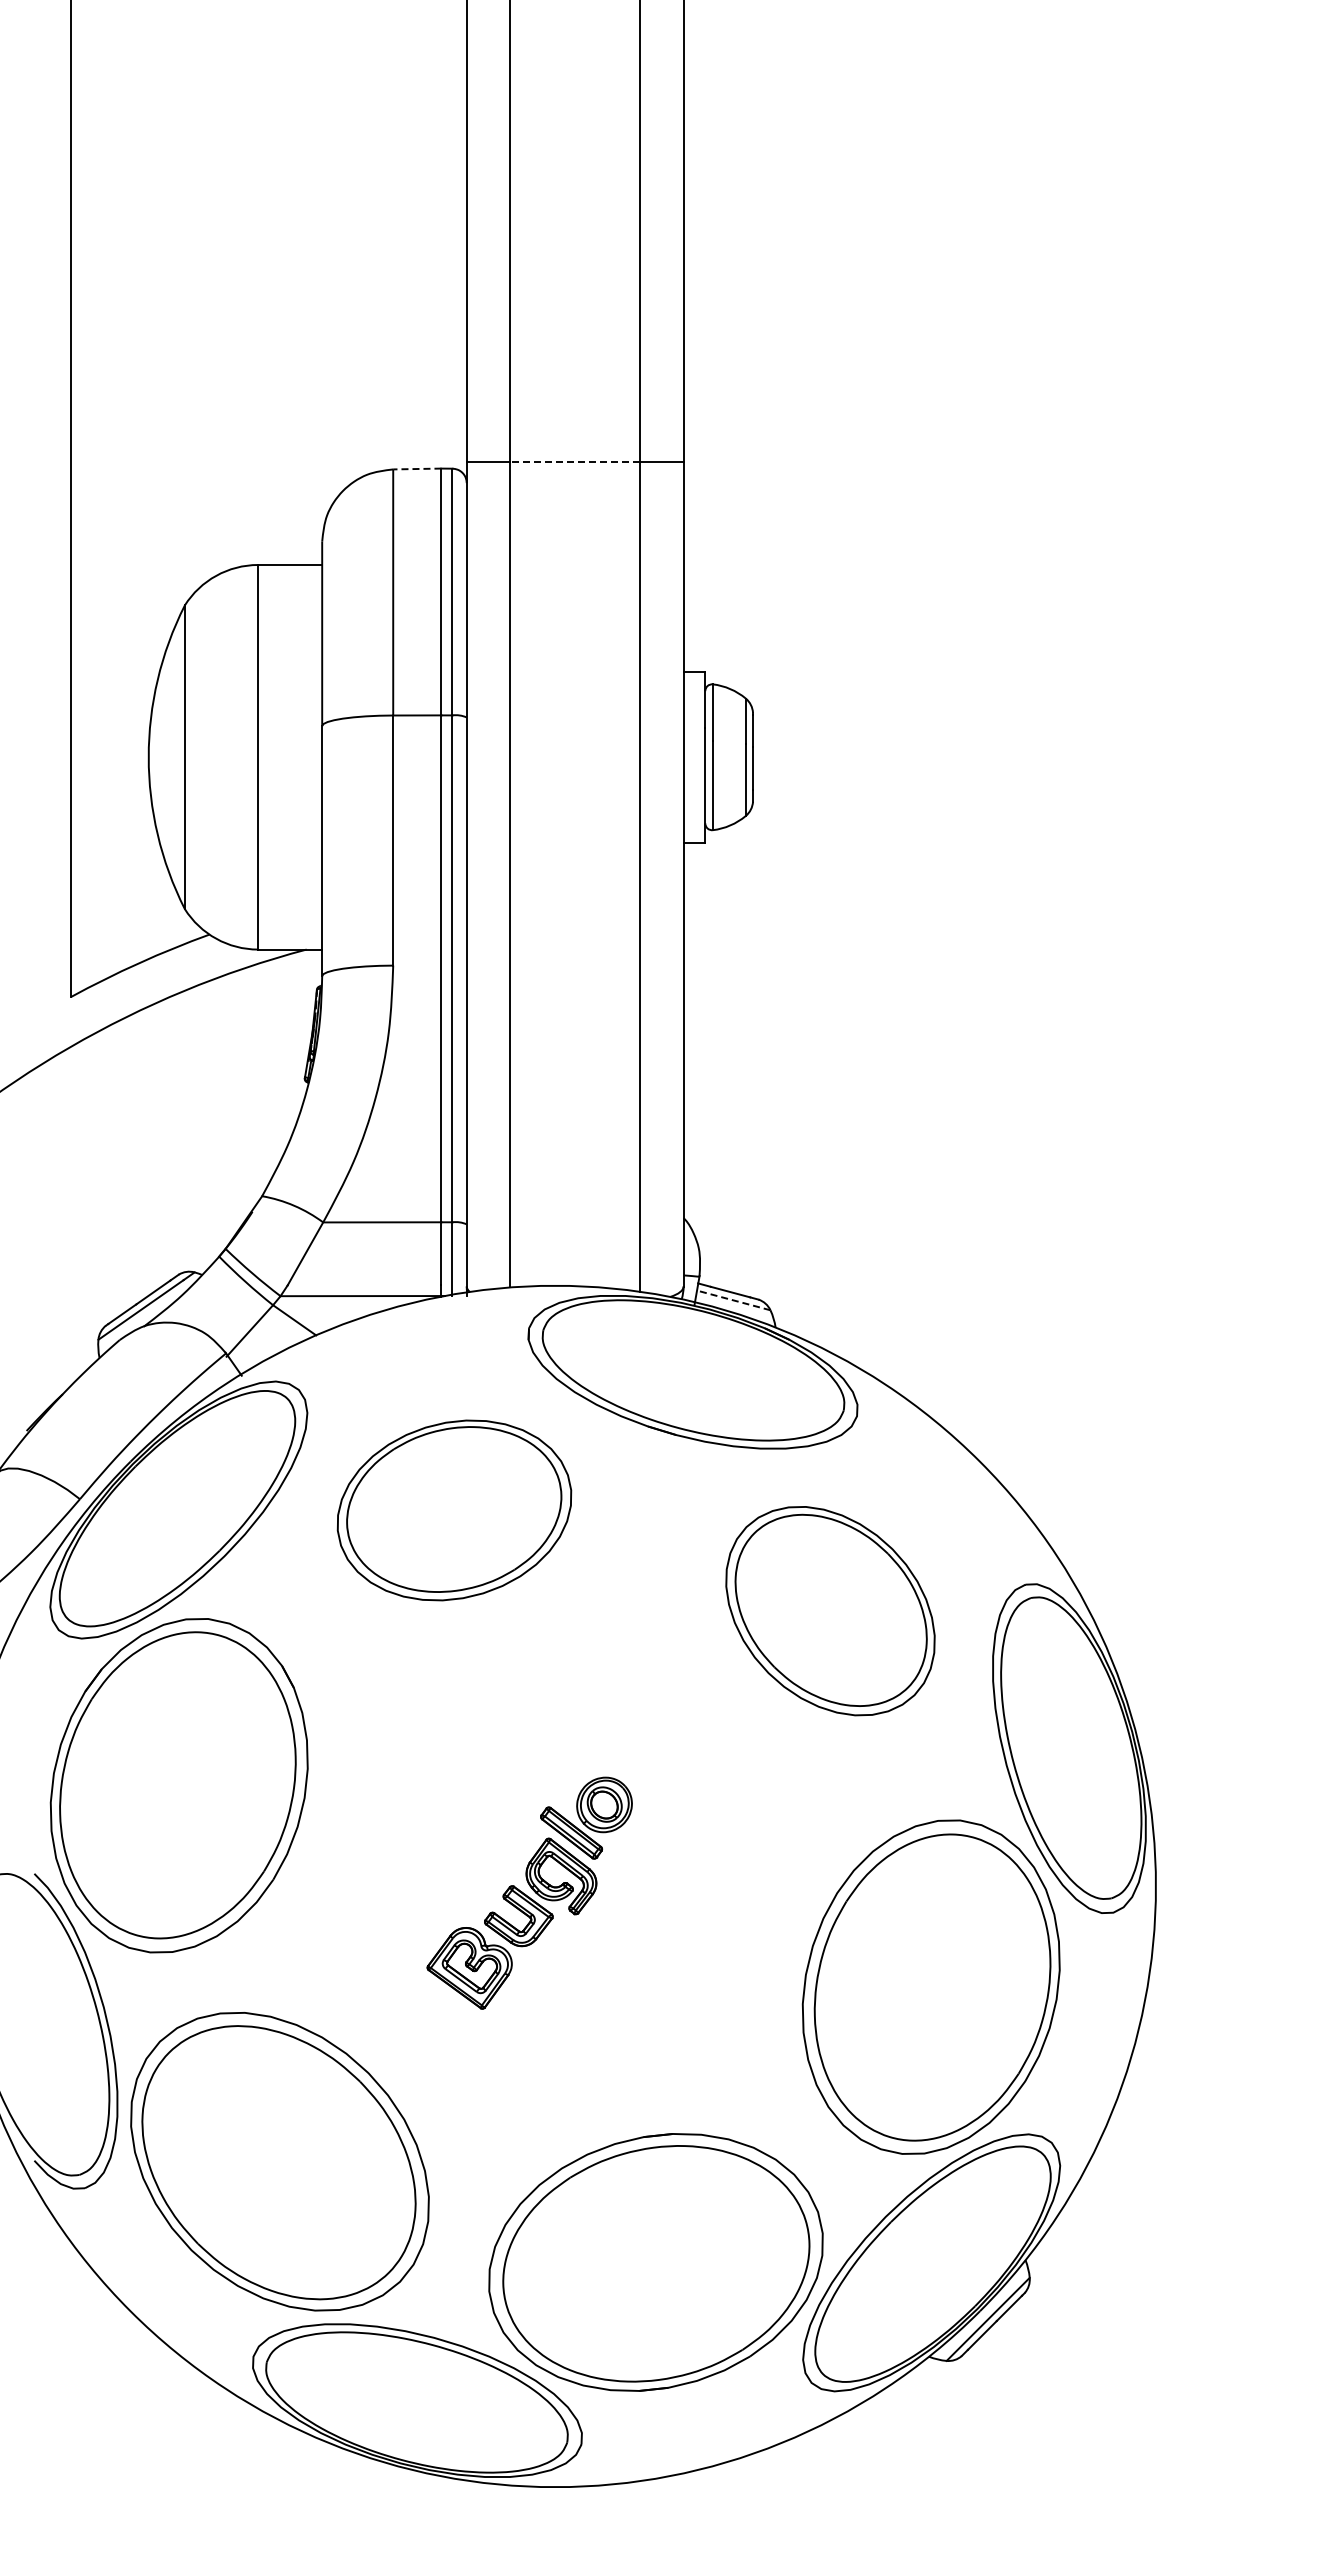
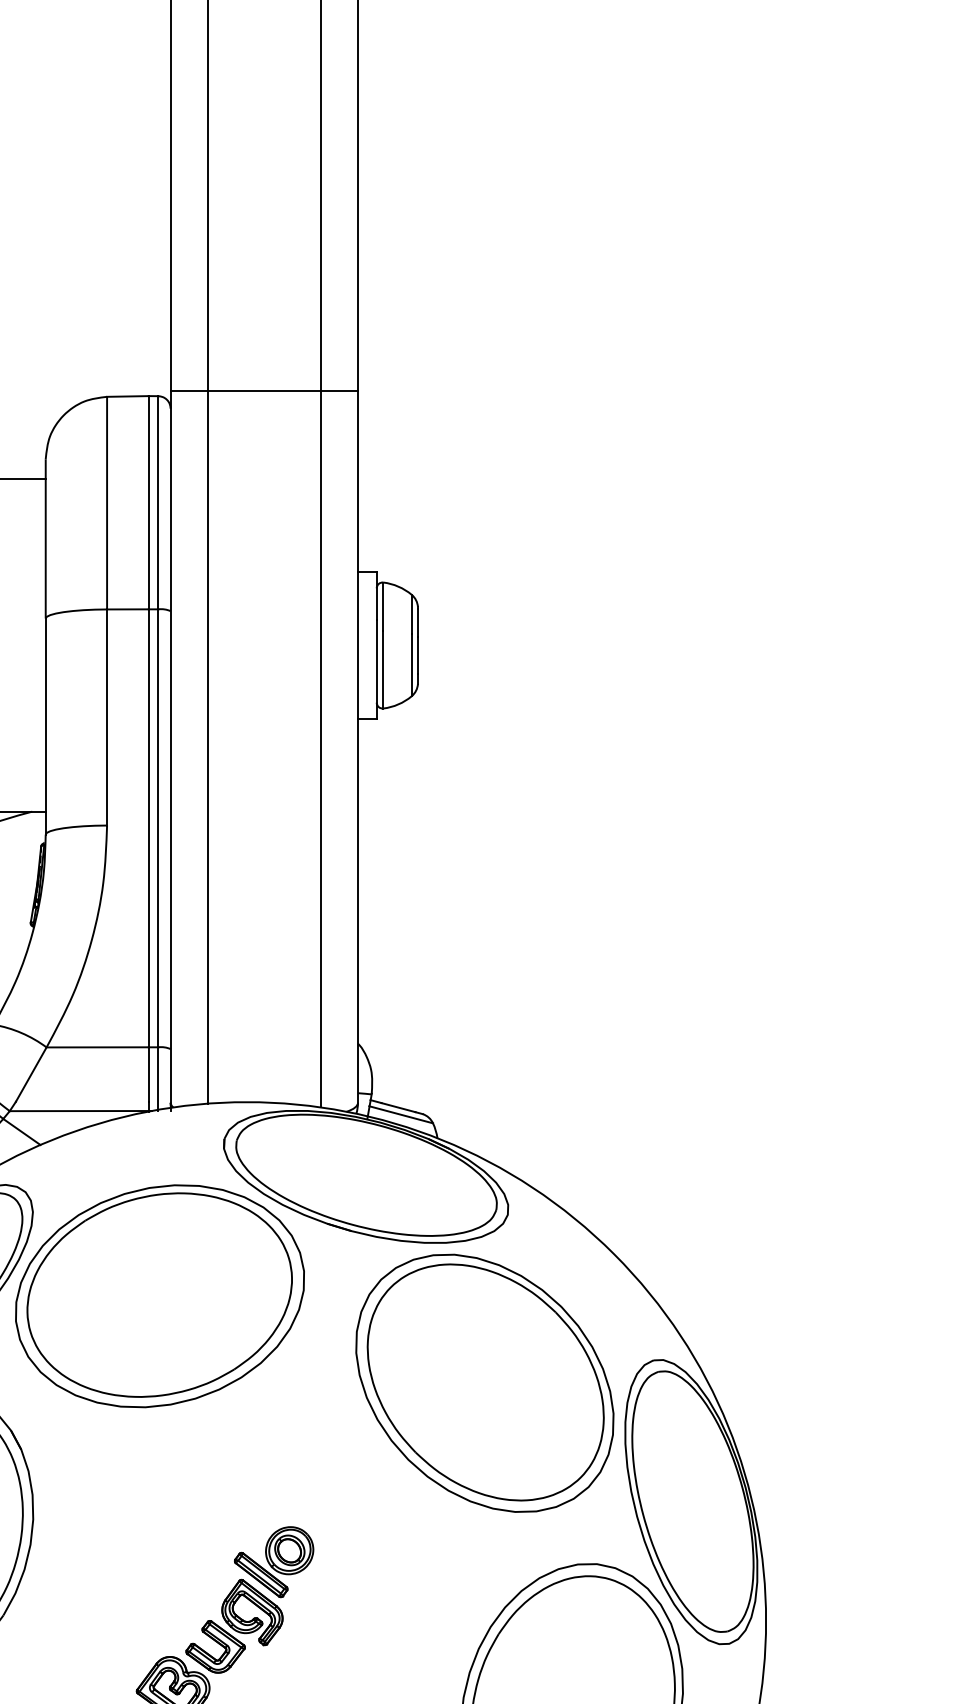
line: (574, 462) -> (263, 390), dashed -> solid
line: (416, 469) -> (127, 396), dashed -> solid
line: (733, 1300) -> (401, 1114), dashed -> solid
part: (454, 1510) -> (160, 1296), size x1.43
part: (830, 1610) -> (484, 1382), size x1.43

